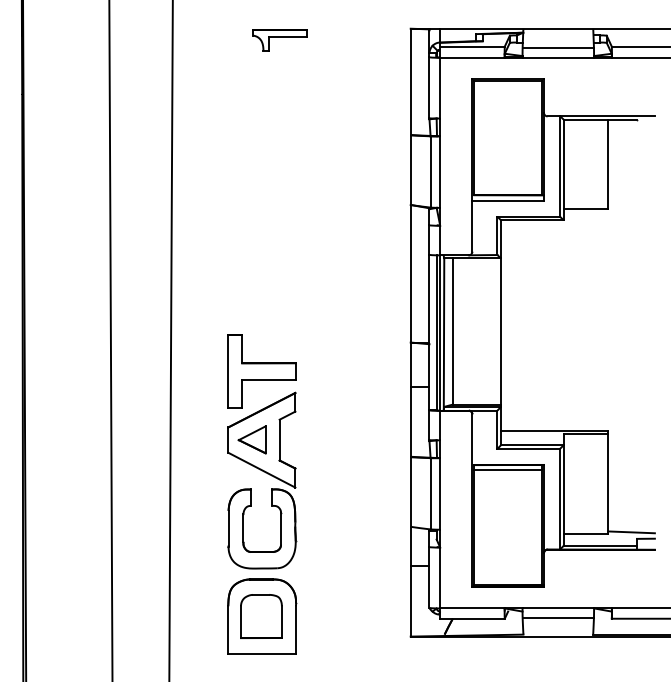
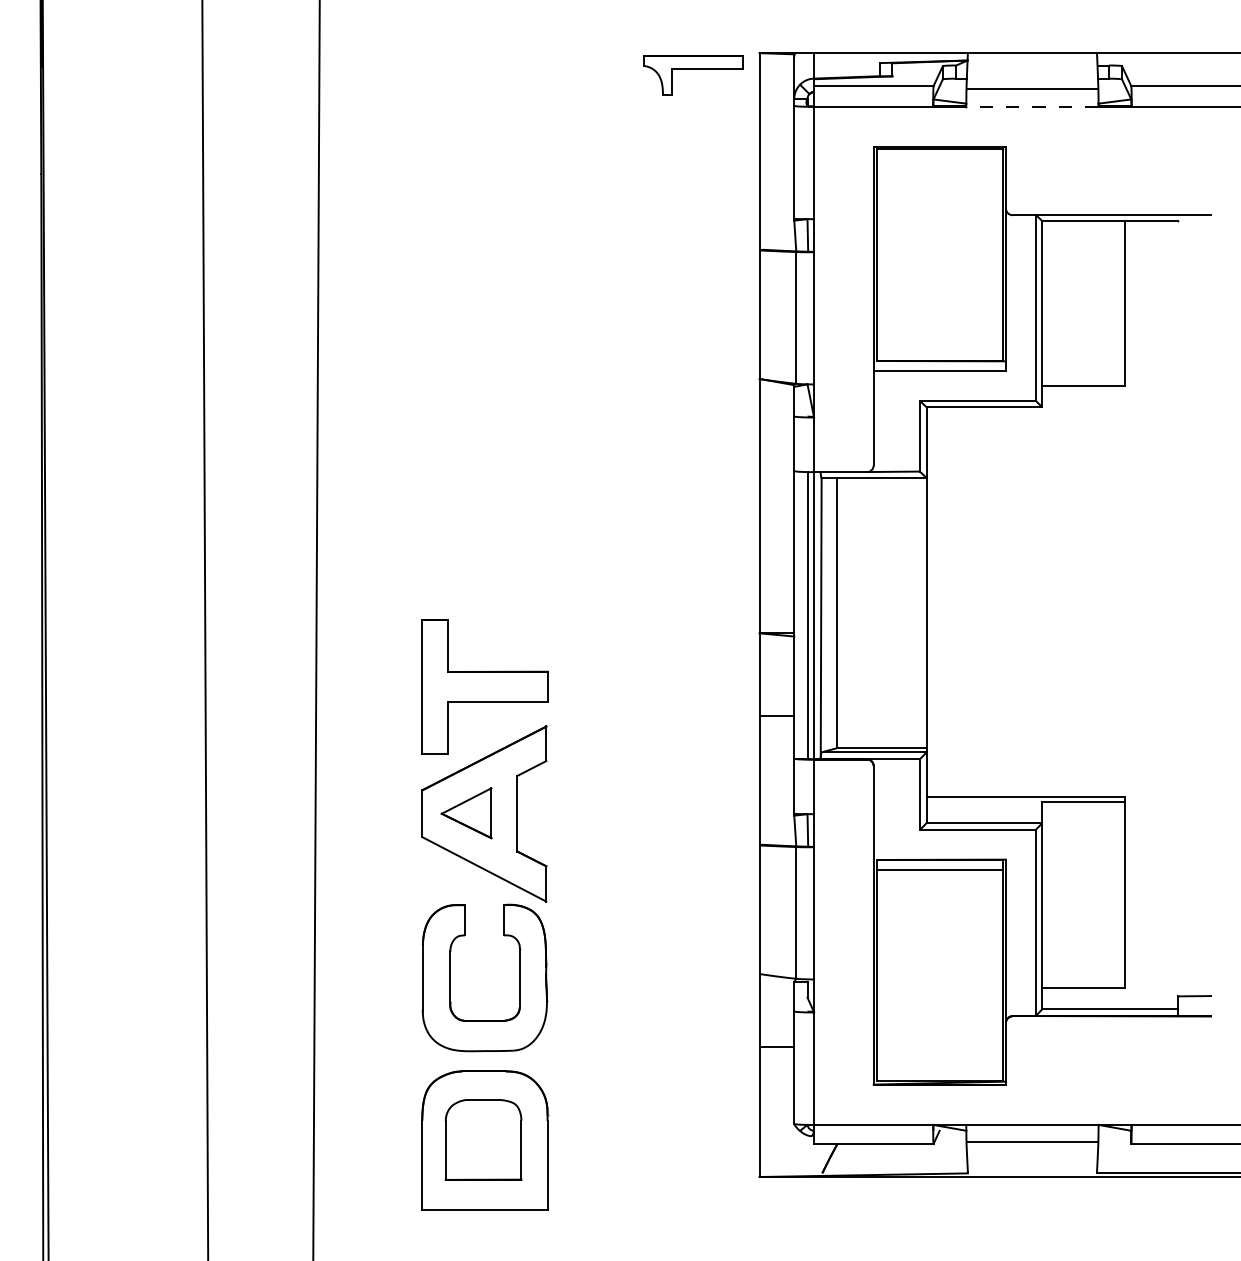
part: (279, 40) -> (692, 74), moved
line: (558, 57) -> (1032, 106), solid -> dashed
line: (631, 532) -> (1167, 984), removed

